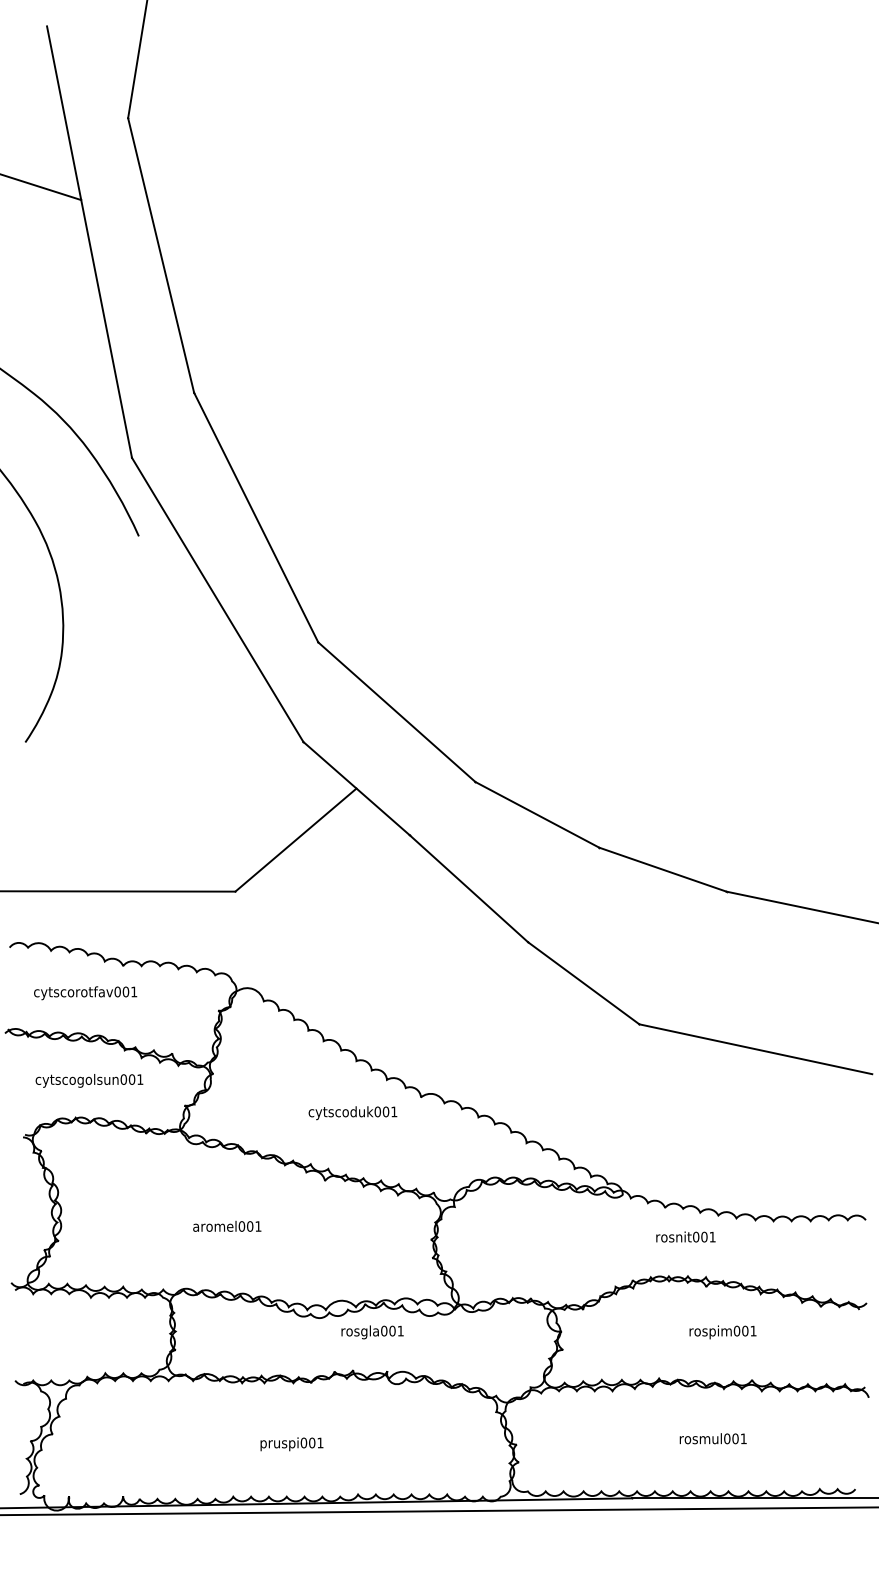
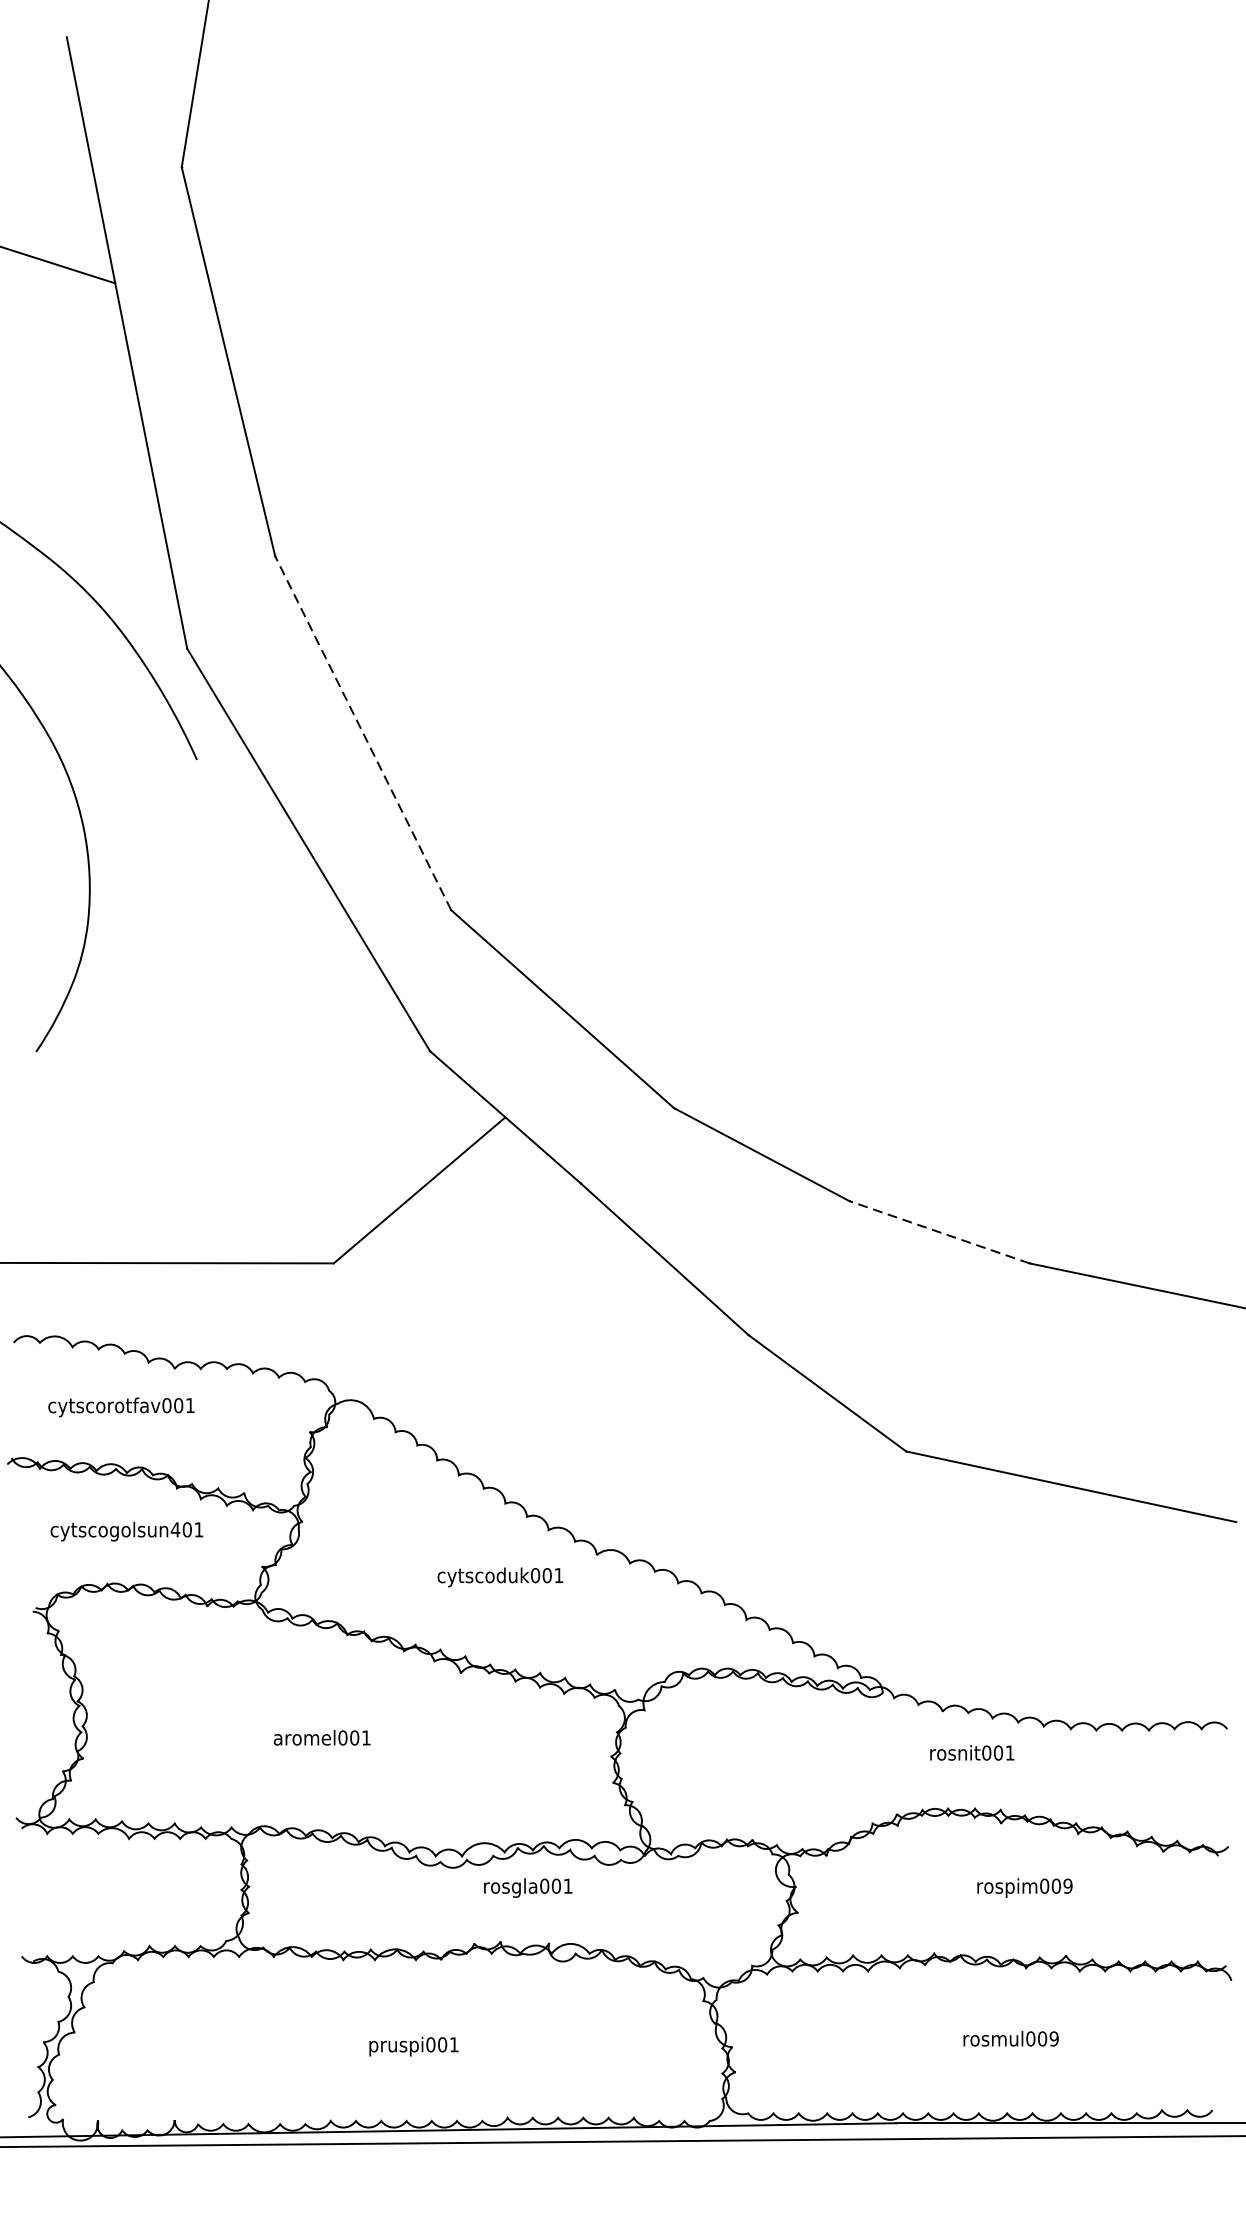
line: (255, 517) -> (362, 733), solid -> dashed
line: (662, 869) -> (939, 1232), solid -> dashed
text: (123, 1079) -> (175, 1529), cytscogolsun001 -> cytscogolsun401
text: (753, 1330) -> (1068, 1885), rospim001 -> rospim009
text: (743, 1438) -> (1053, 2038), rosmul001 -> rosmul009

